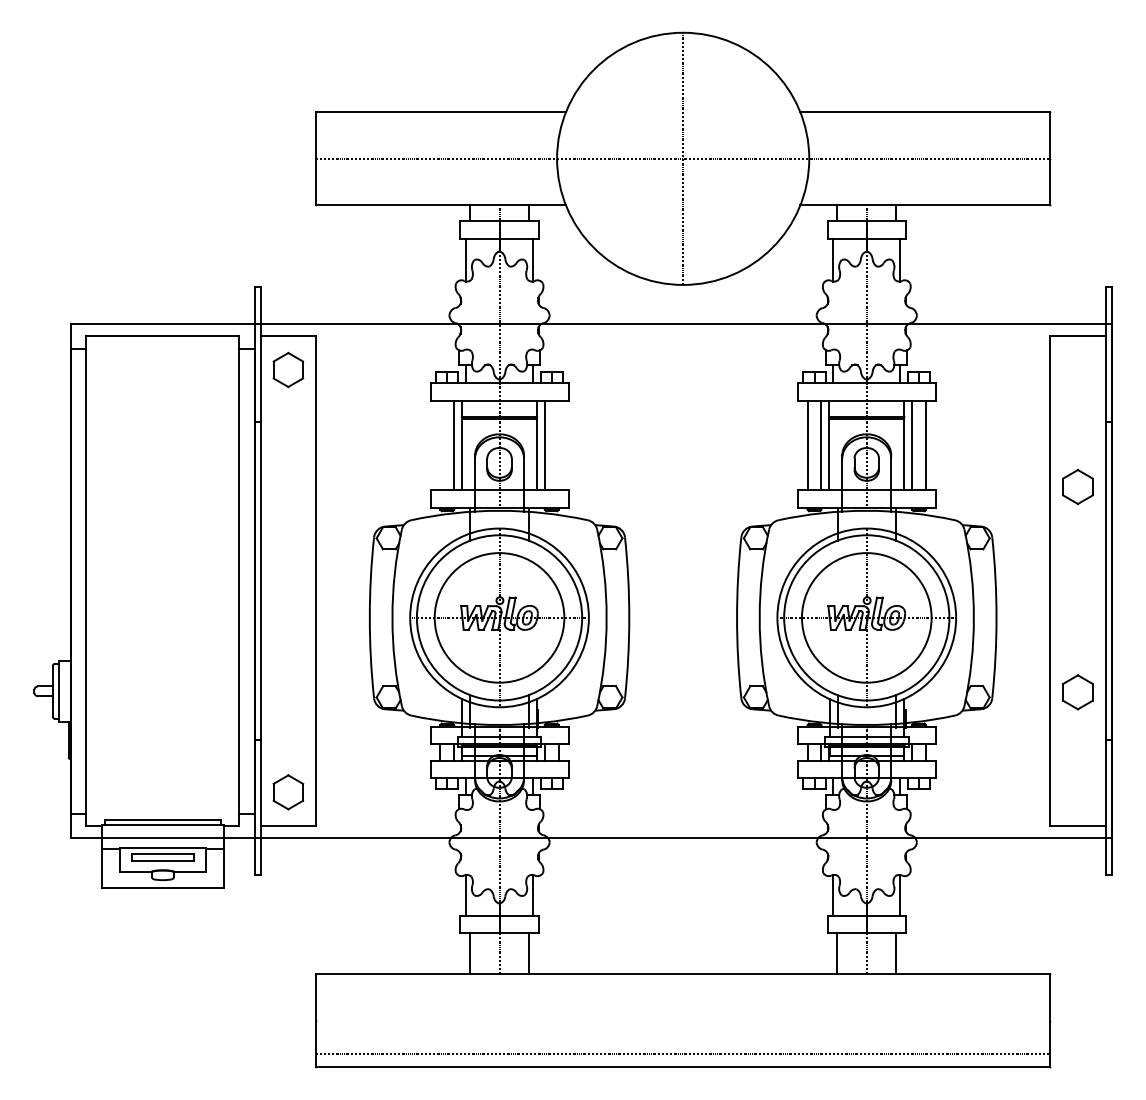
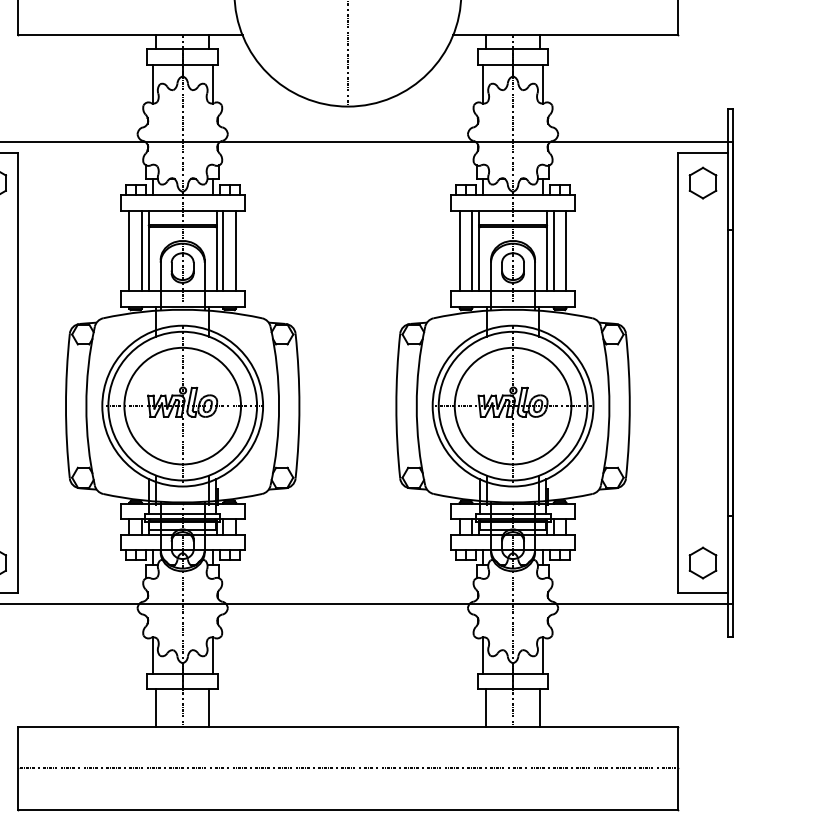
line: (440, 444) -> (129, 250), added
line: (558, 444) -> (235, 250), added
part: (1077, 486) -> (702, 182), moved
part: (1077, 692) -> (702, 563), moved
line: (682, 1053) -> (347, 768), moved

